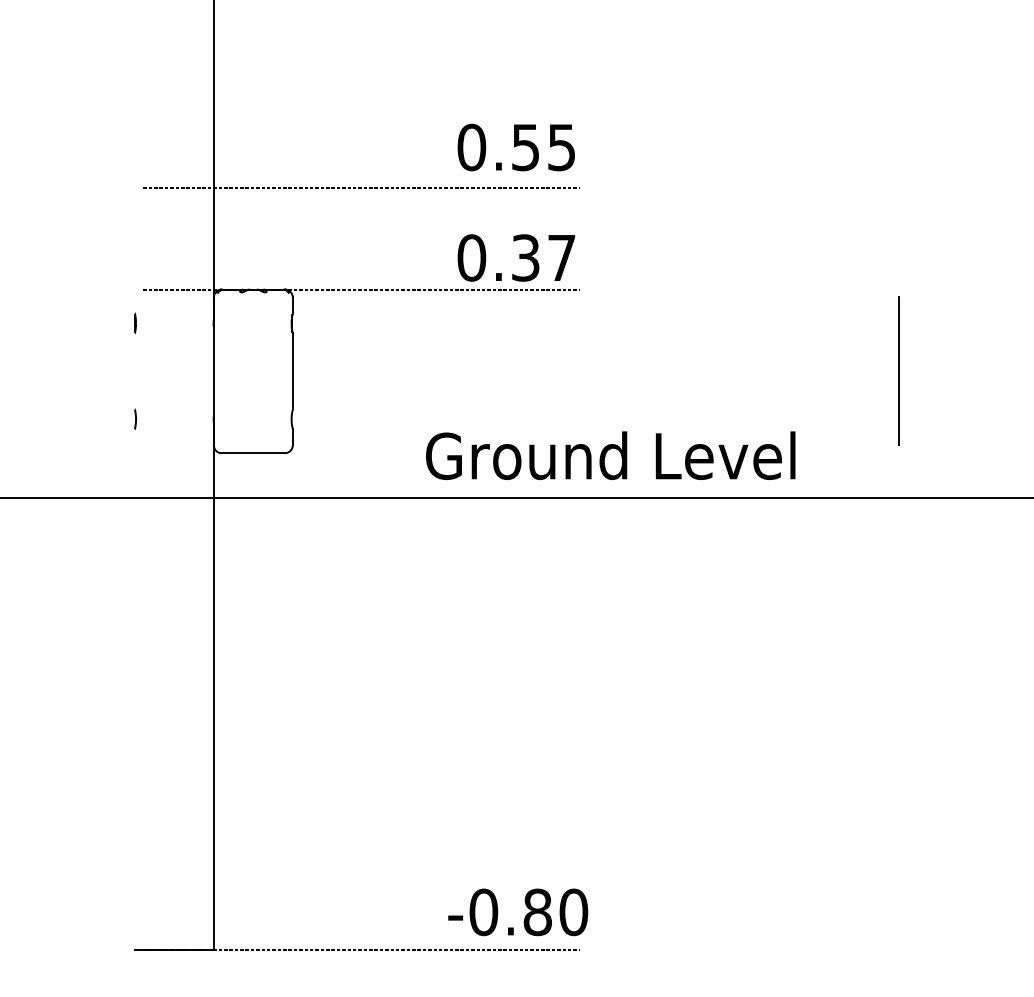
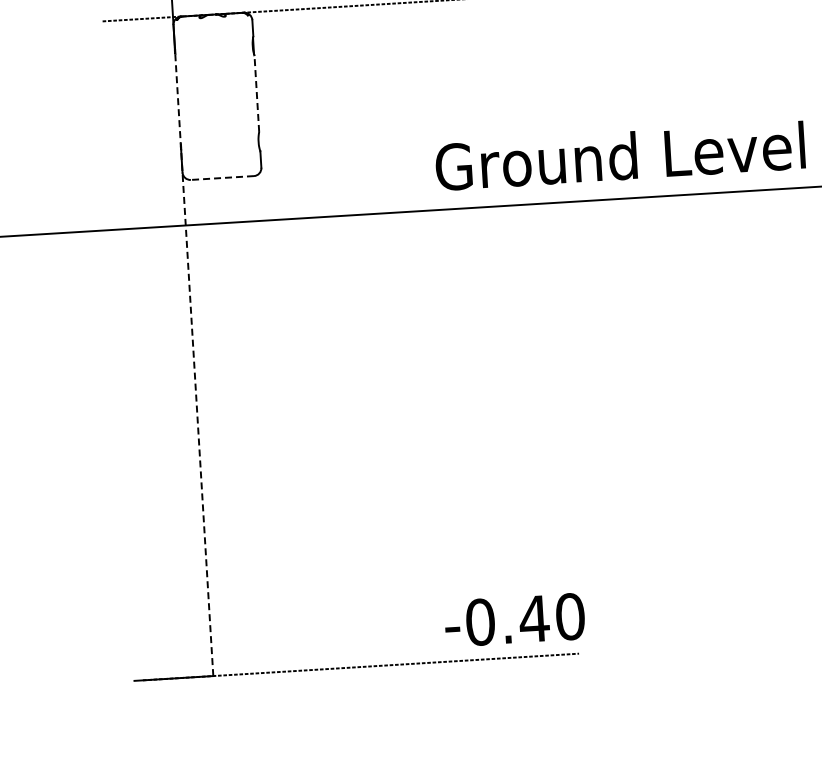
line: (135, 323) -> (96, 55), removed
line: (292, 370) -> (256, 93), solid -> dashed
line: (213, 371) -> (177, 98), solid -> dashed
part: (135, 419) -> (102, 151), removed
line: (253, 453) -> (222, 178), solid -> dashed
text: (610, 455) -> (620, 155), moved
line: (213, 686) -> (196, 413), solid -> dashed
text: (537, 912) -> (534, 619), -0.80 -> -0.40

